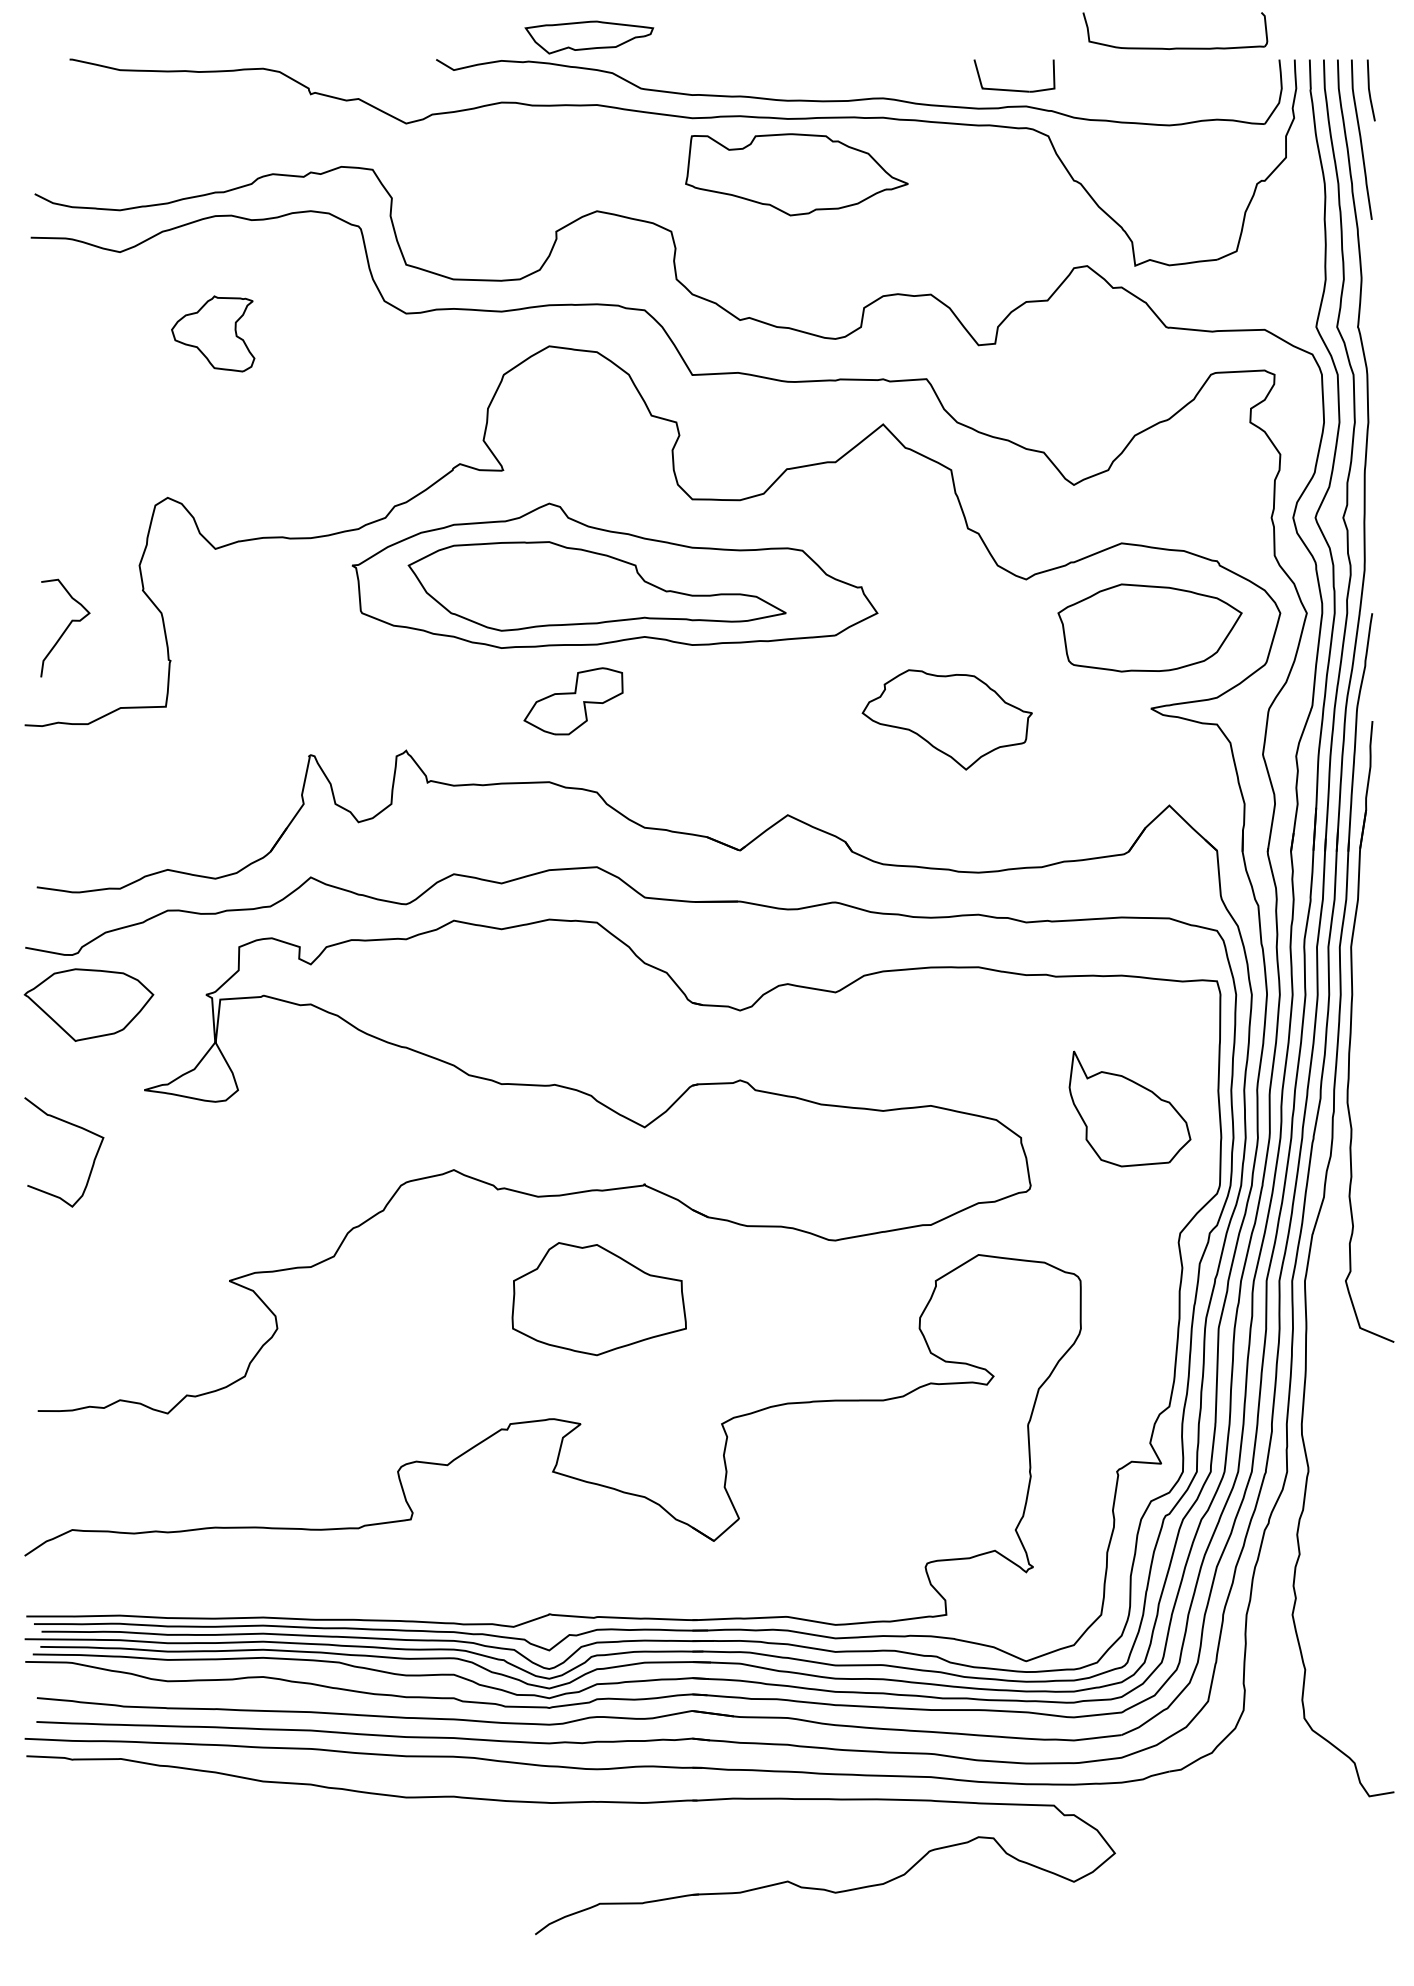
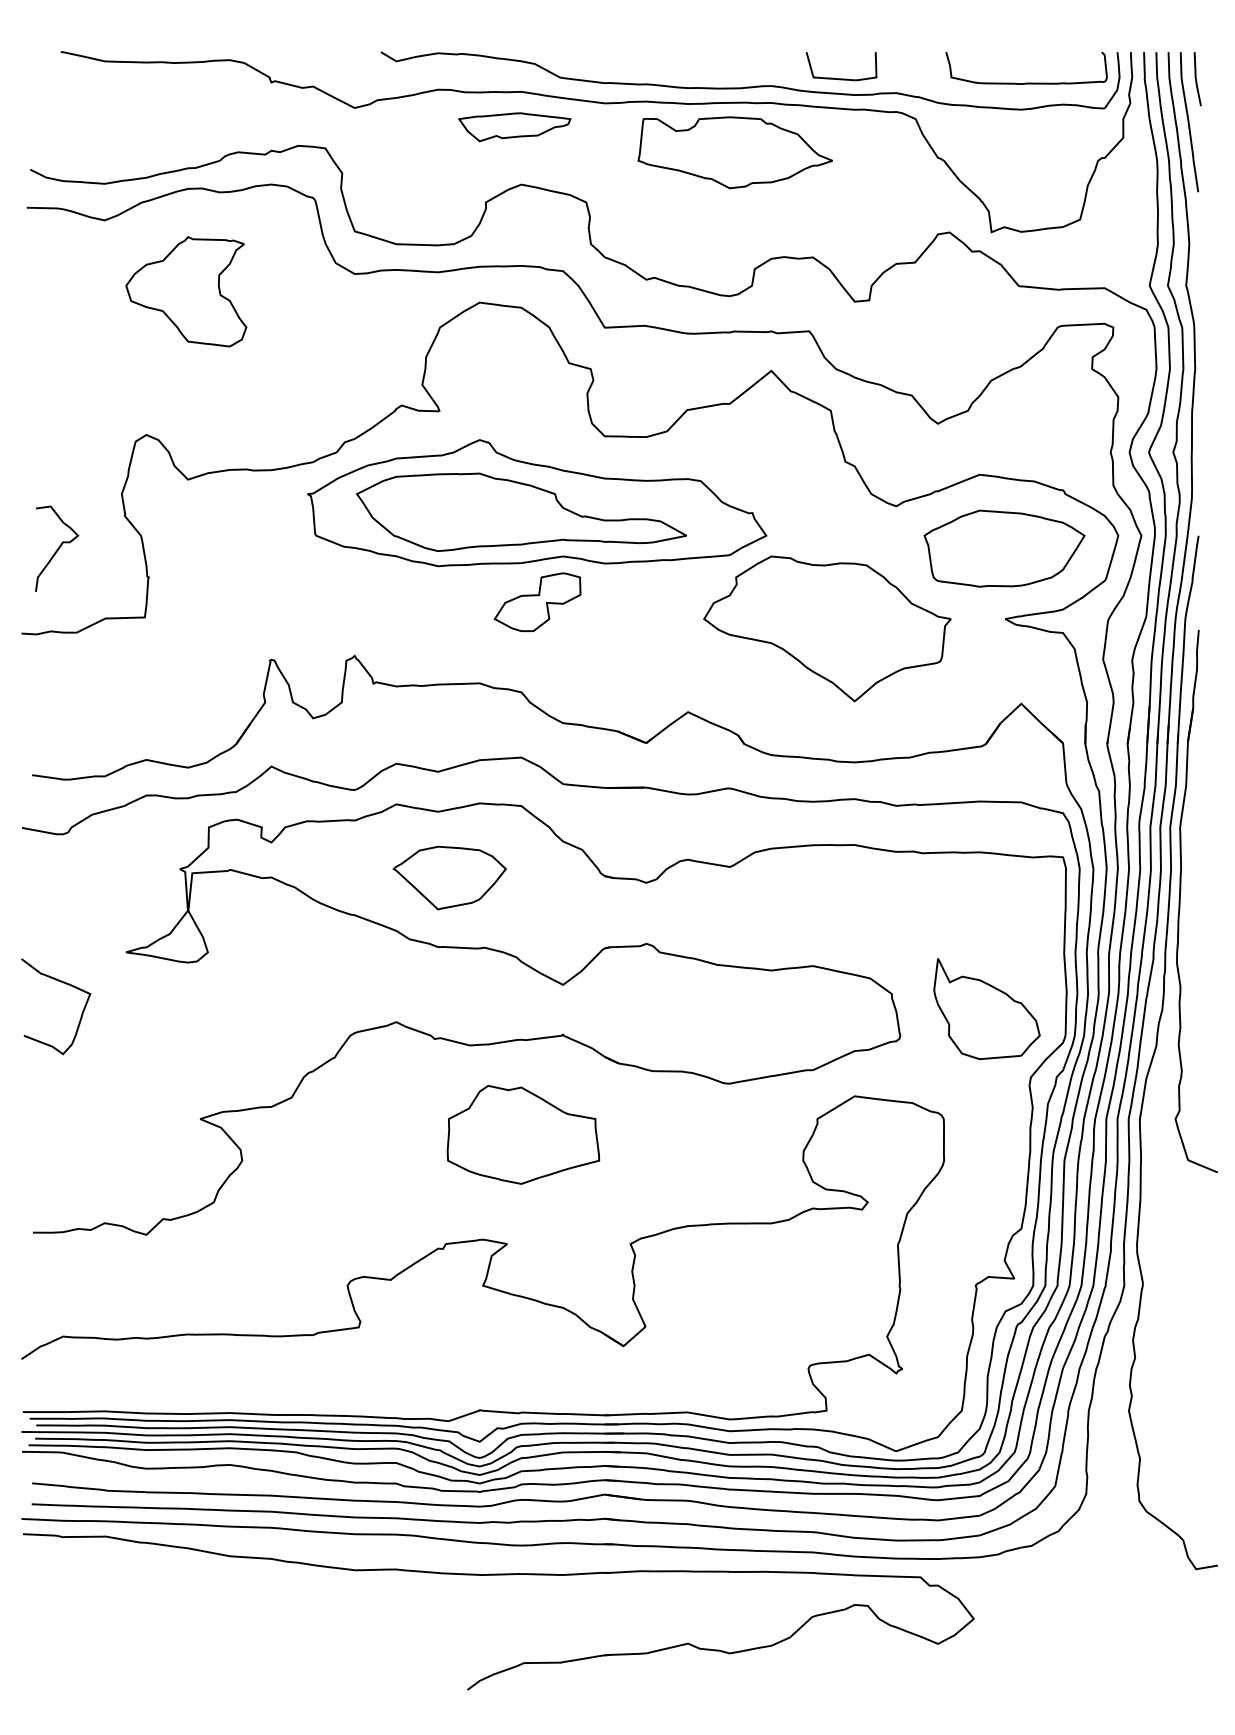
part: (589, 37) -> (514, 127), moved
part: (1175, 47) -> (1026, 82), moved
part: (1014, 89) -> (841, 78), moved
part: (796, 174) -> (734, 152), moved
part: (212, 333) -> (185, 291), size x1.67
part: (573, 701) -> (537, 602), moved
part: (947, 719) -> (827, 628), size x1.67
part: (88, 1004) -> (449, 877), moved
part: (1129, 1108) -> (986, 1008), moved

